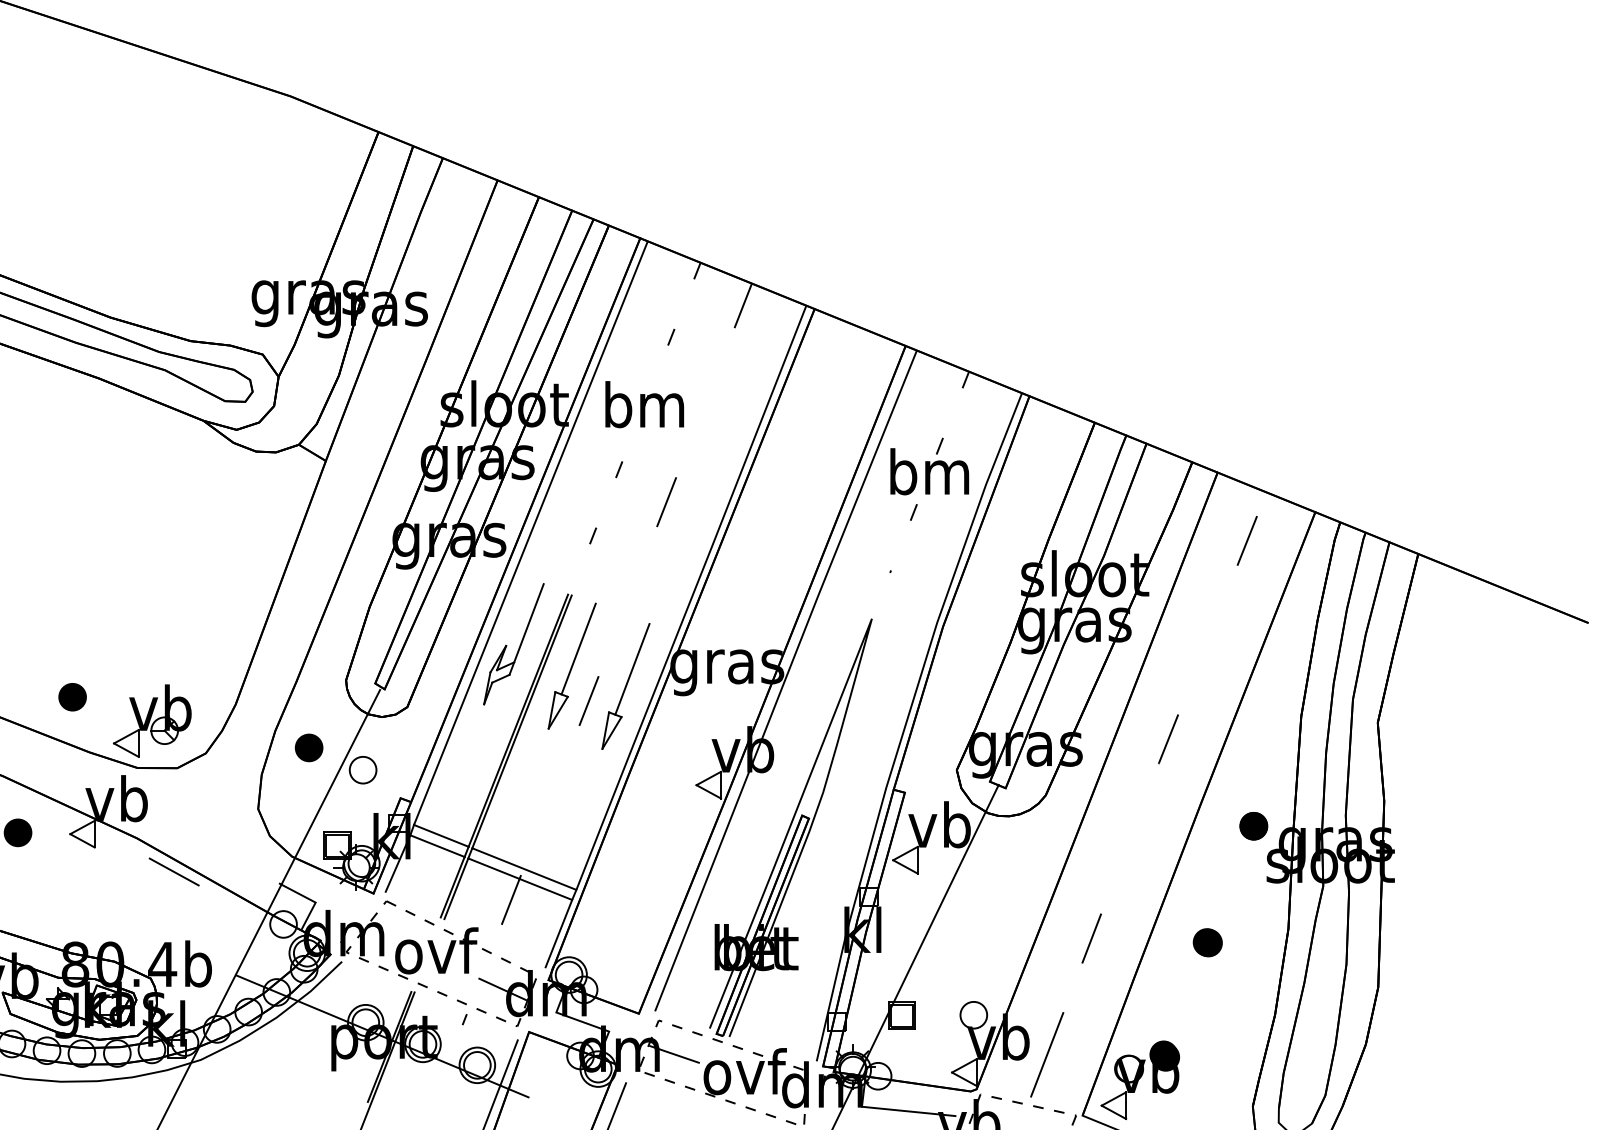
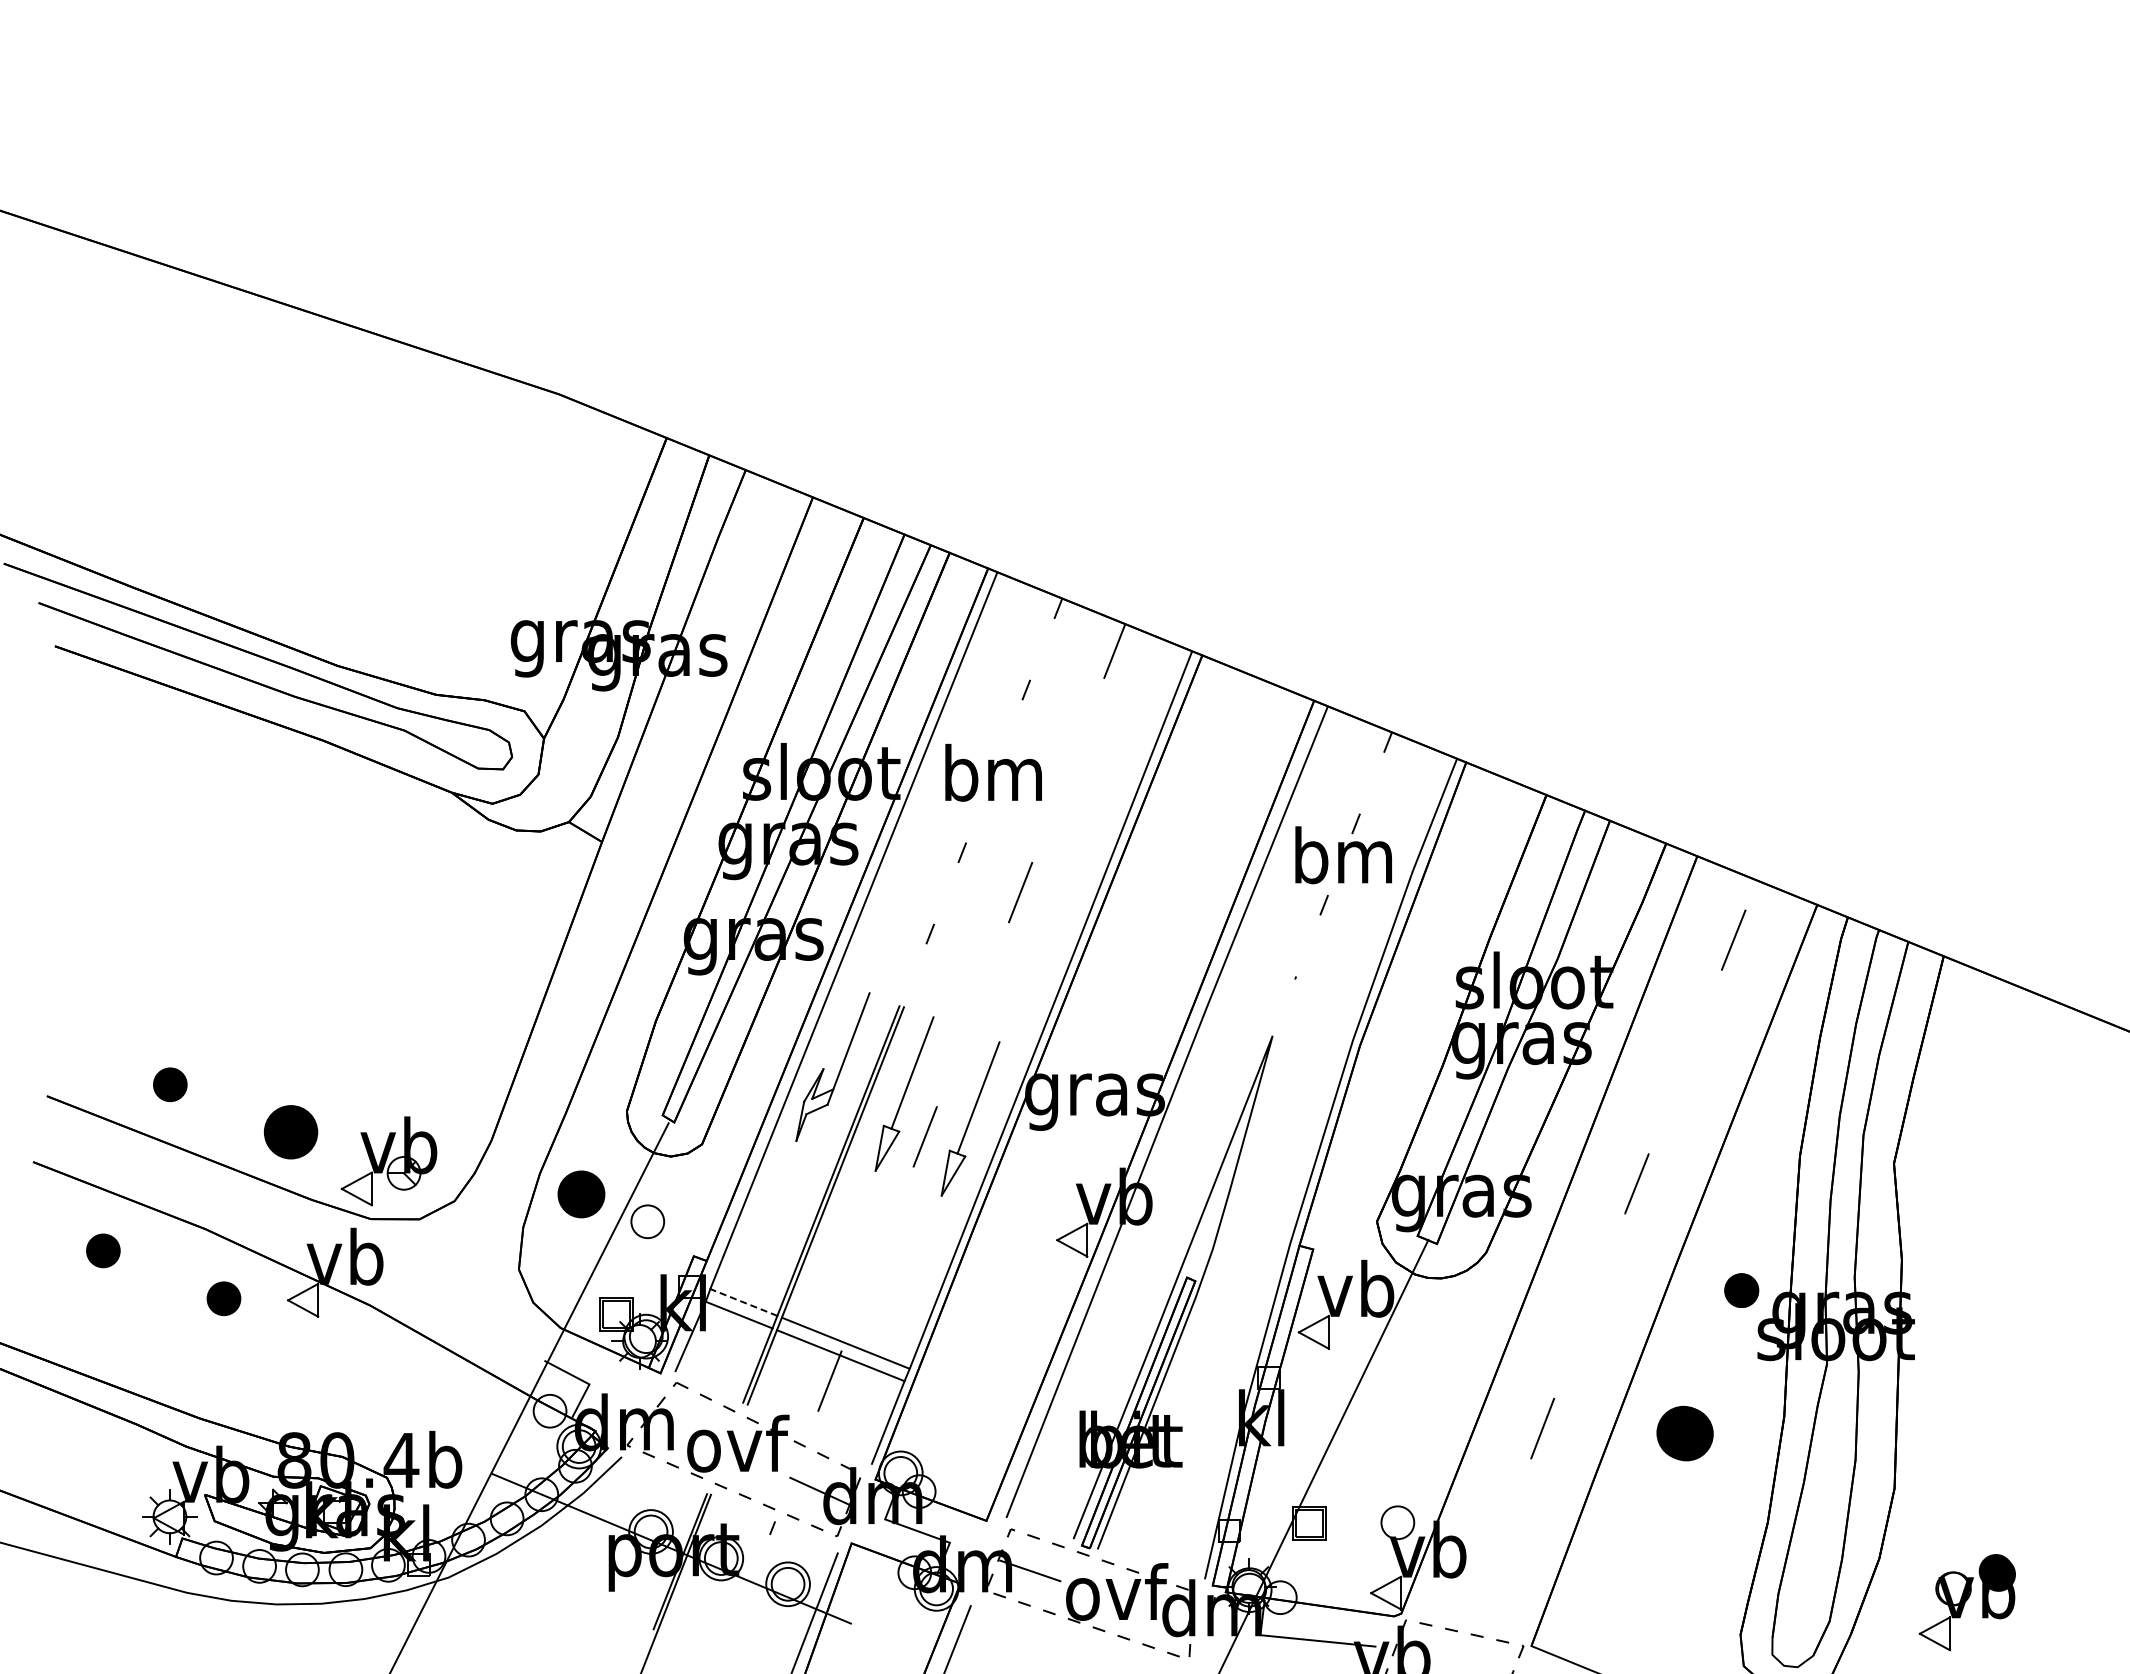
part: (72, 696) -> (290, 1131), size x1.6
part: (309, 747) -> (581, 1194), size x1.4
line: (441, 835) -> (743, 1302), solid -> dashed
line: (173, 871) -> (415, 1346), removed
part: (1208, 942) -> (1685, 1433), size x1.6
line: (1046, 1054) -> (1487, 1571), removed
part: (1139, 1080) -> (1966, 1602), moved

